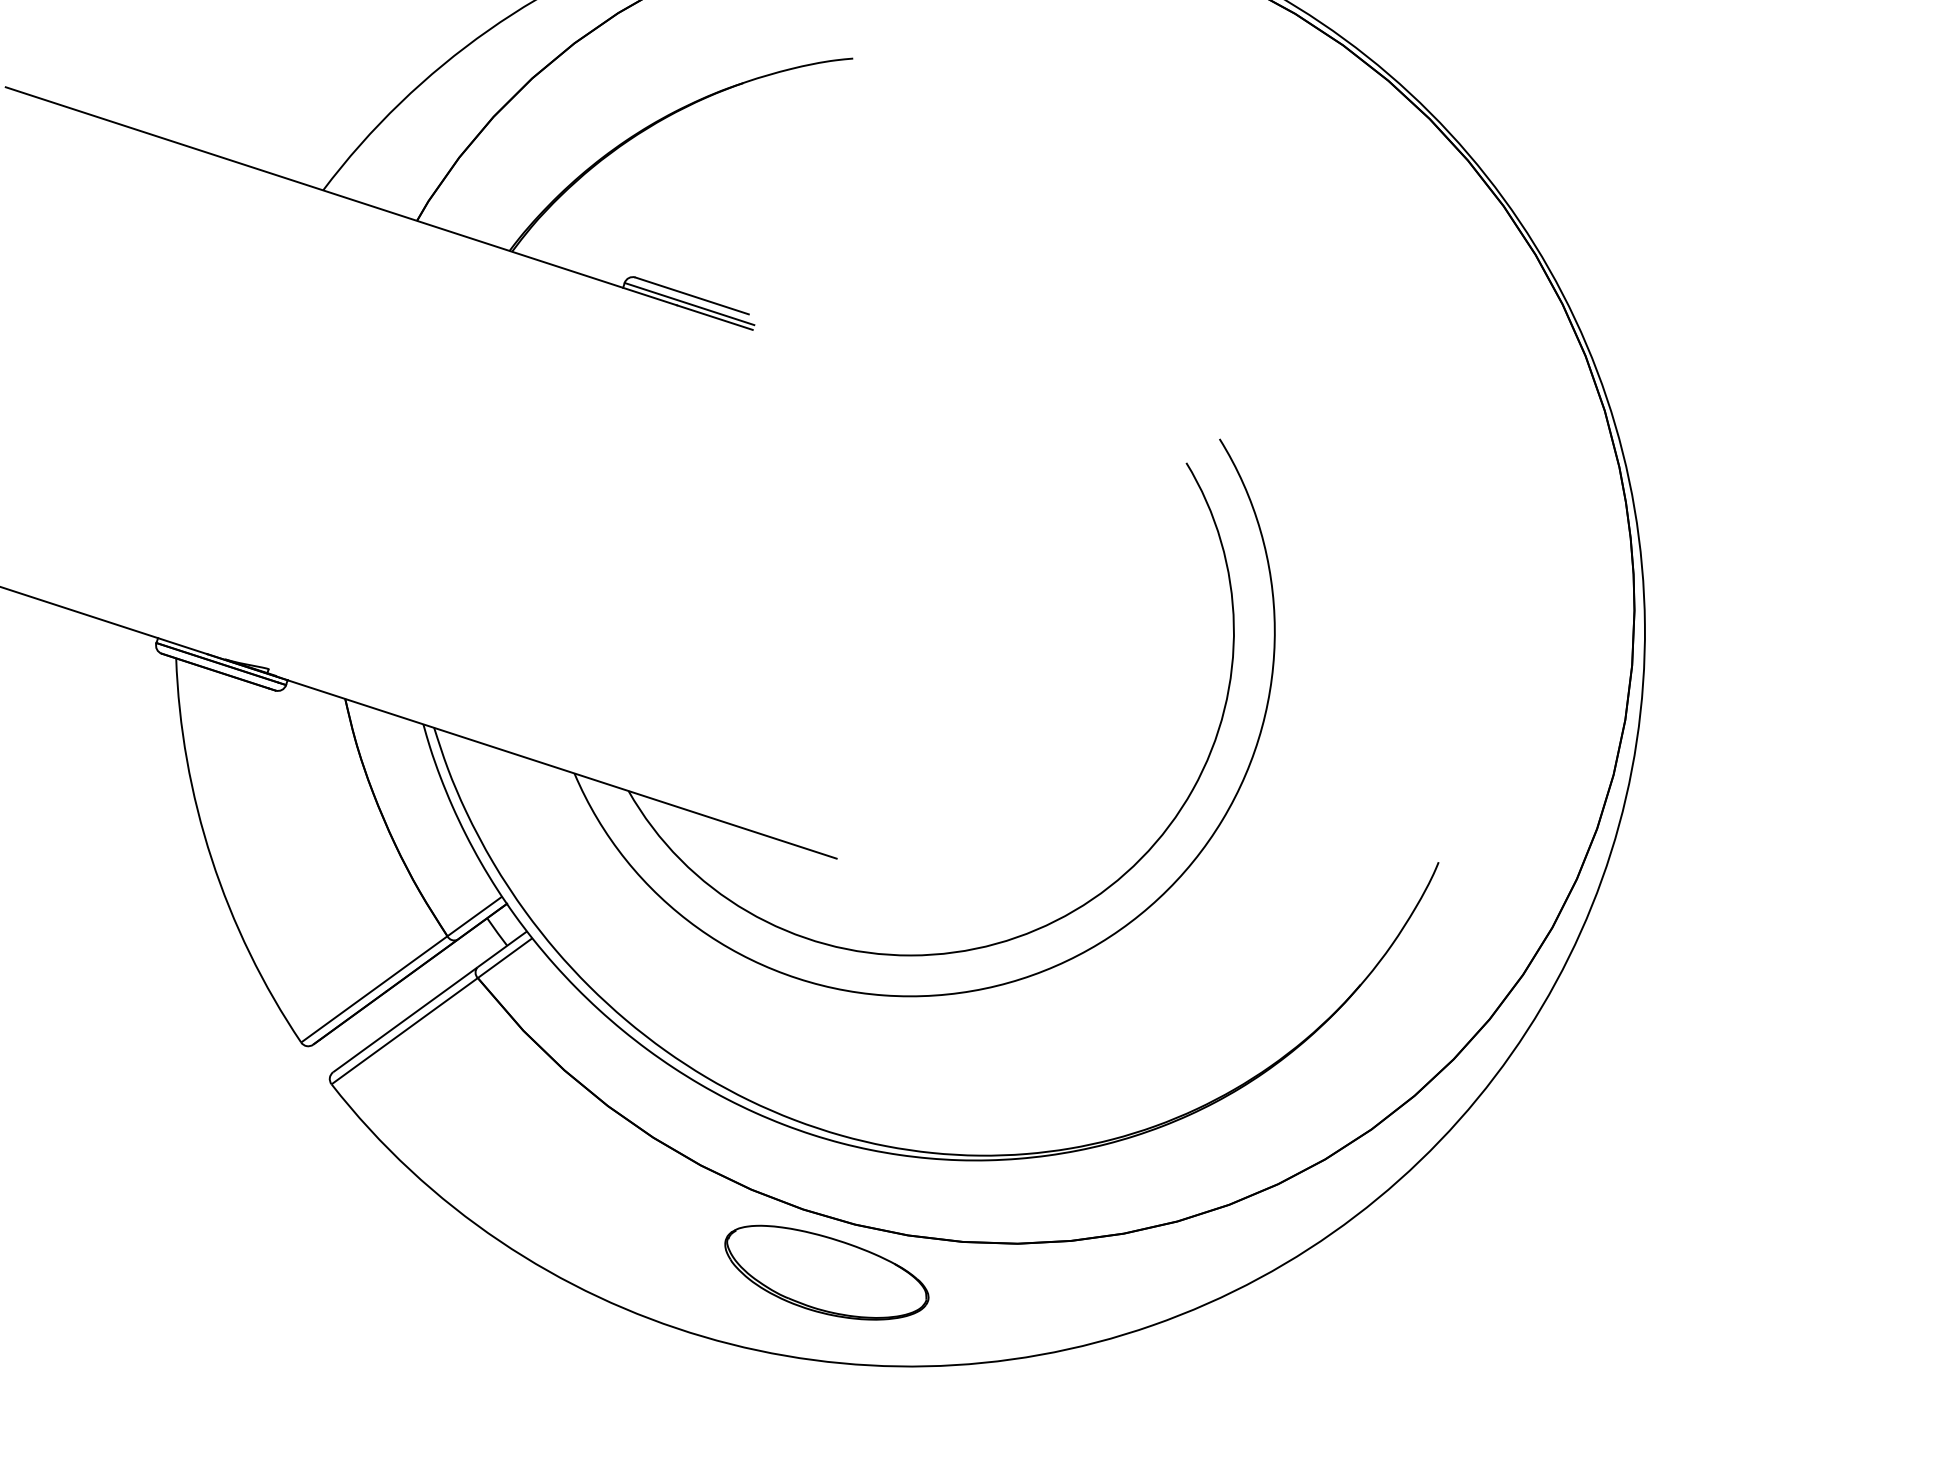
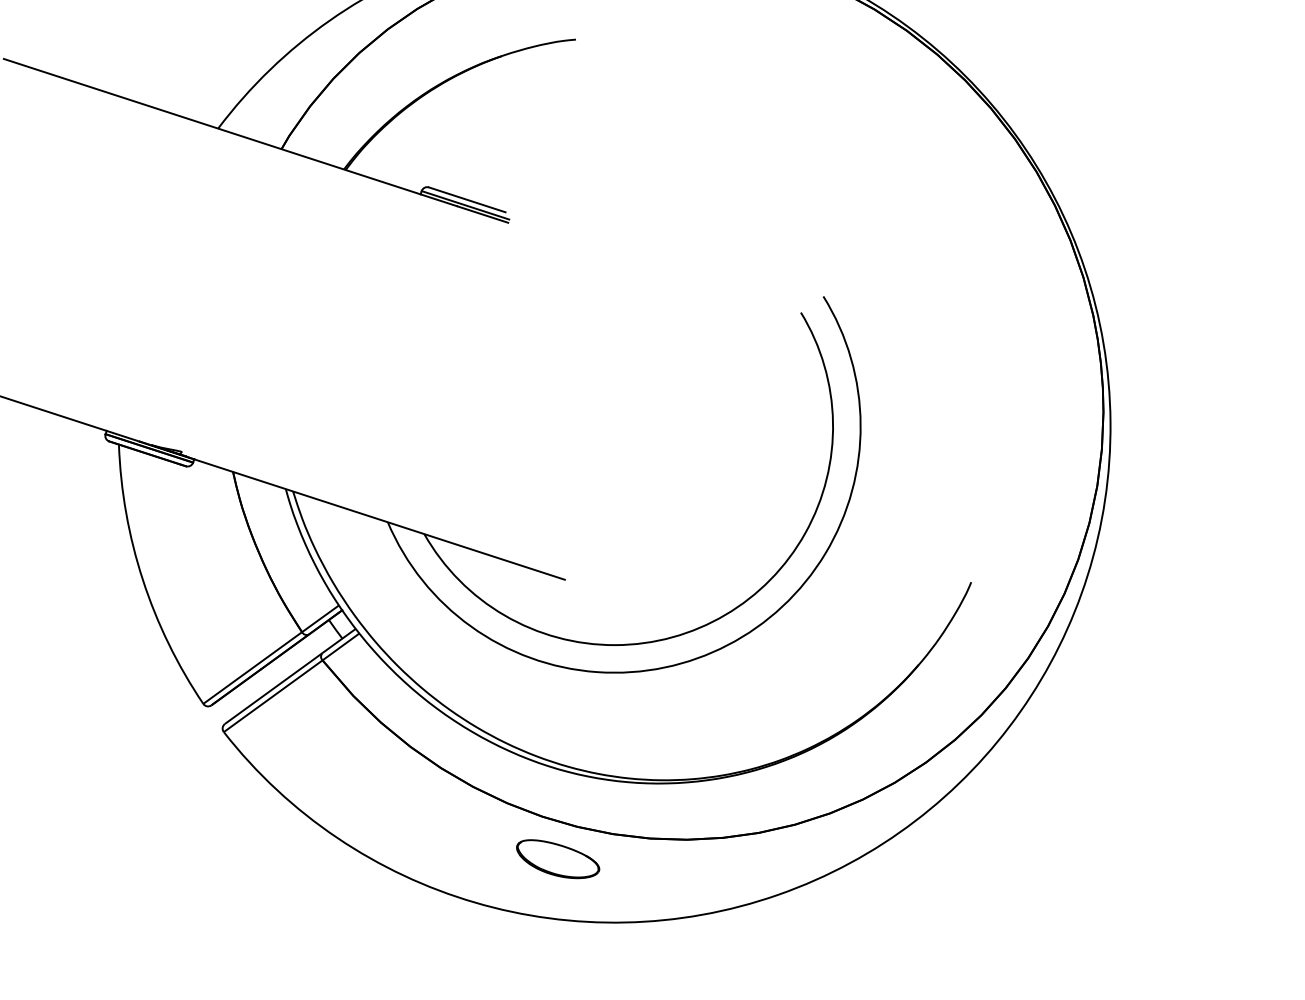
part: (825, 1271) -> (557, 858), size x0.6

